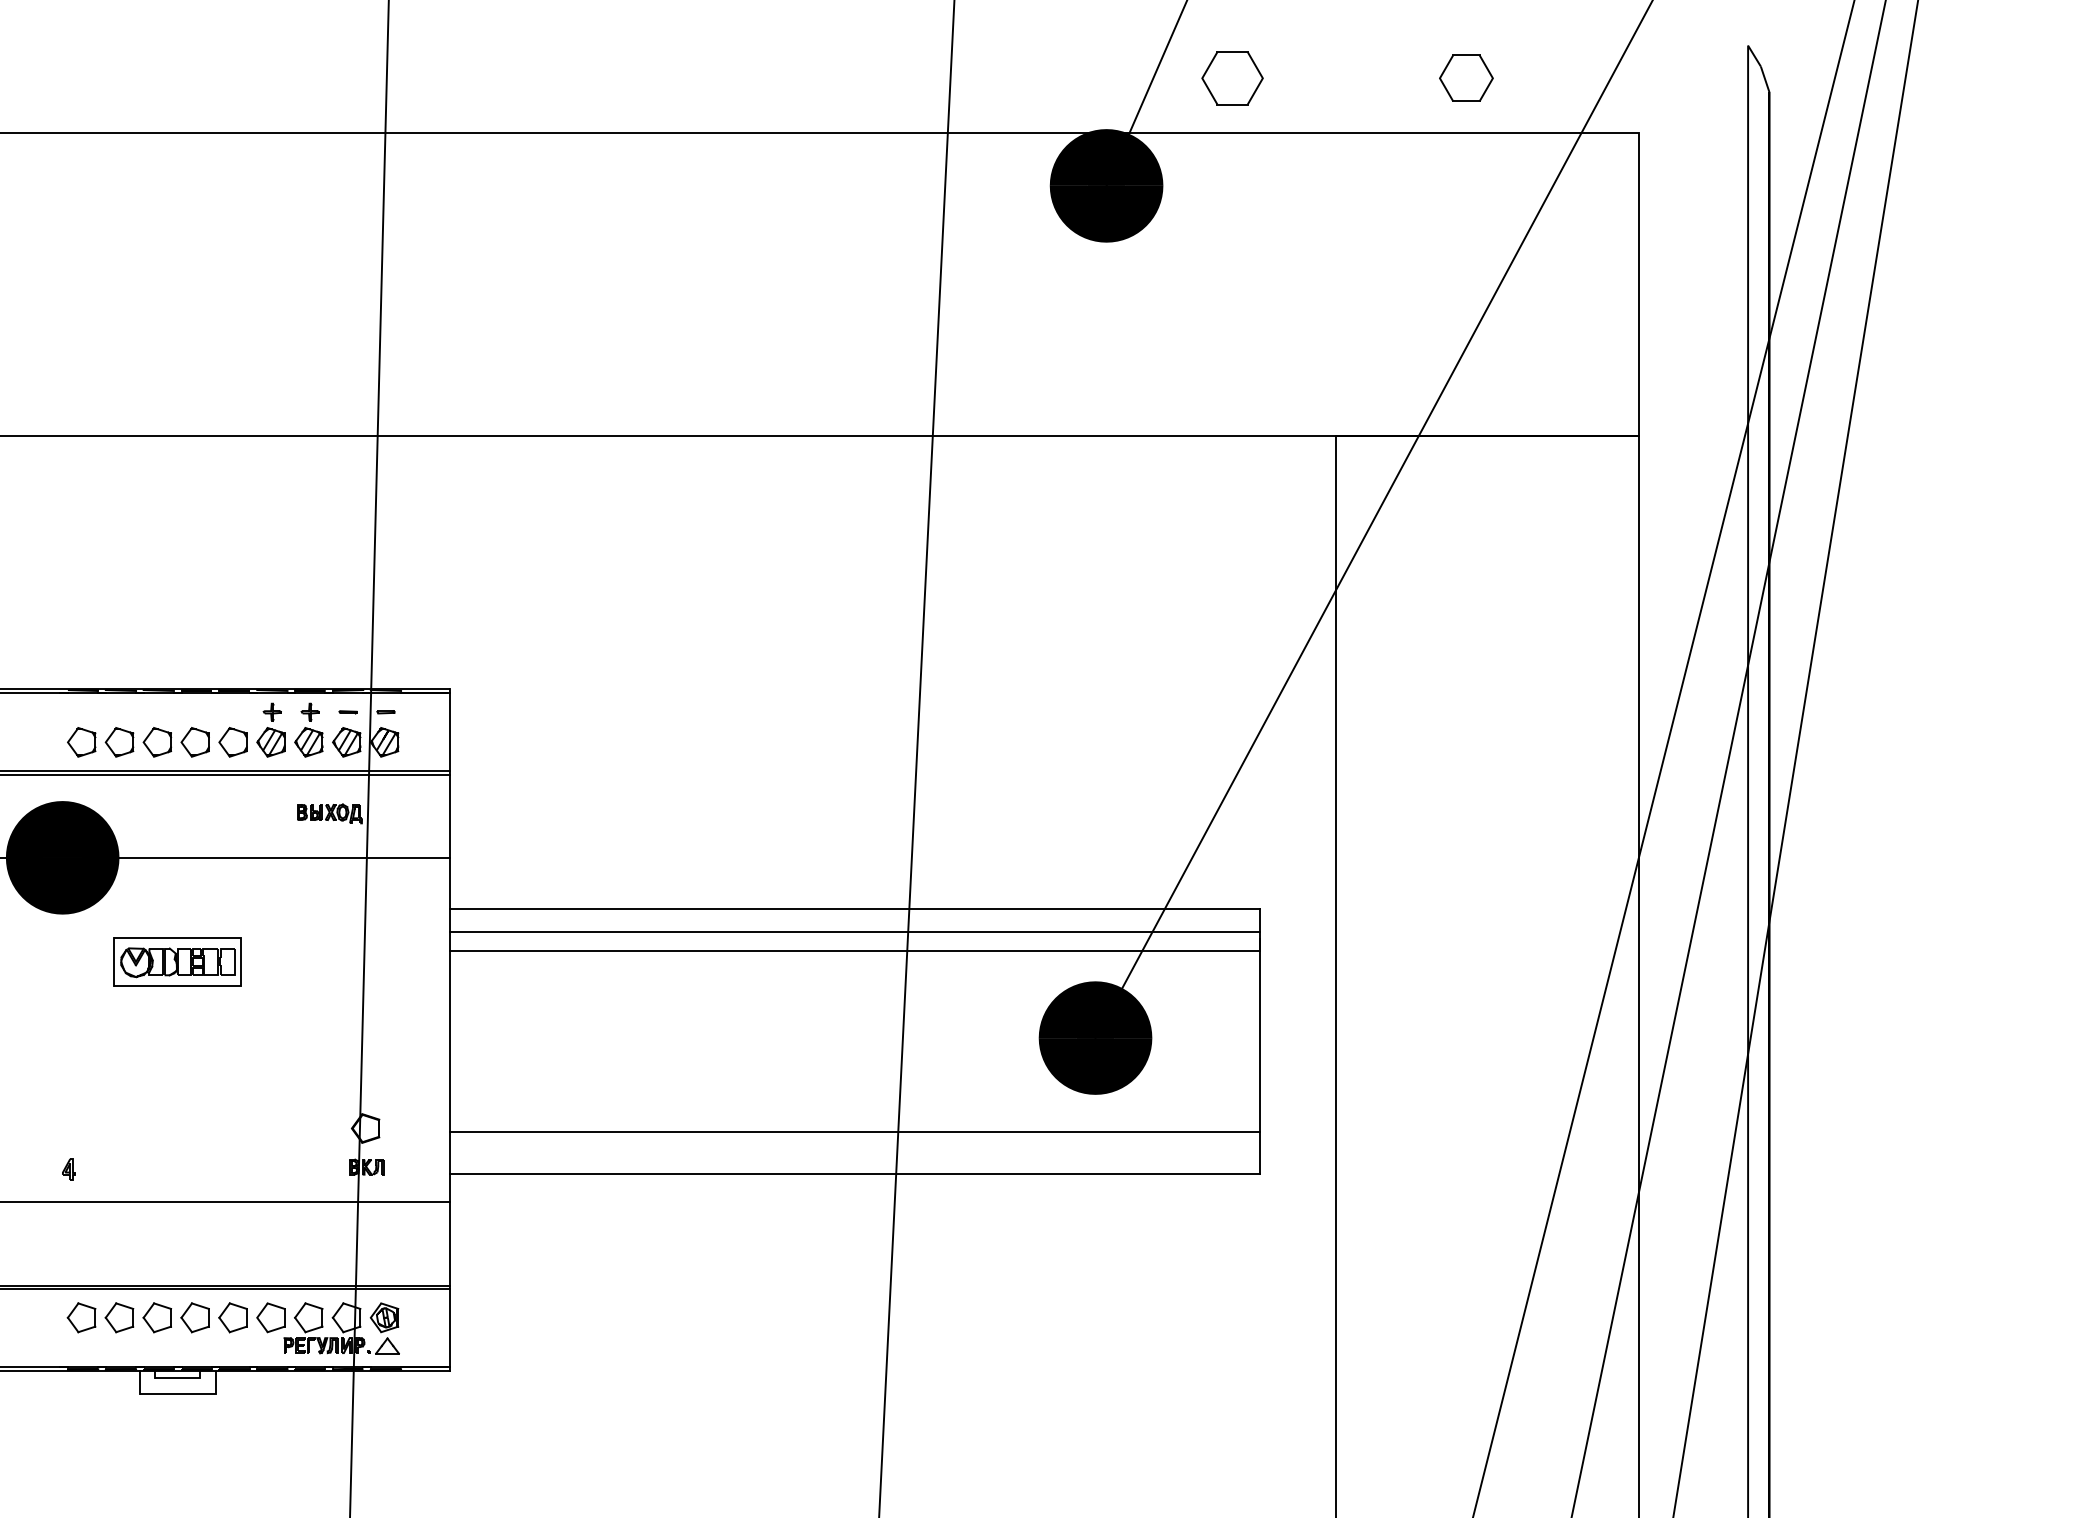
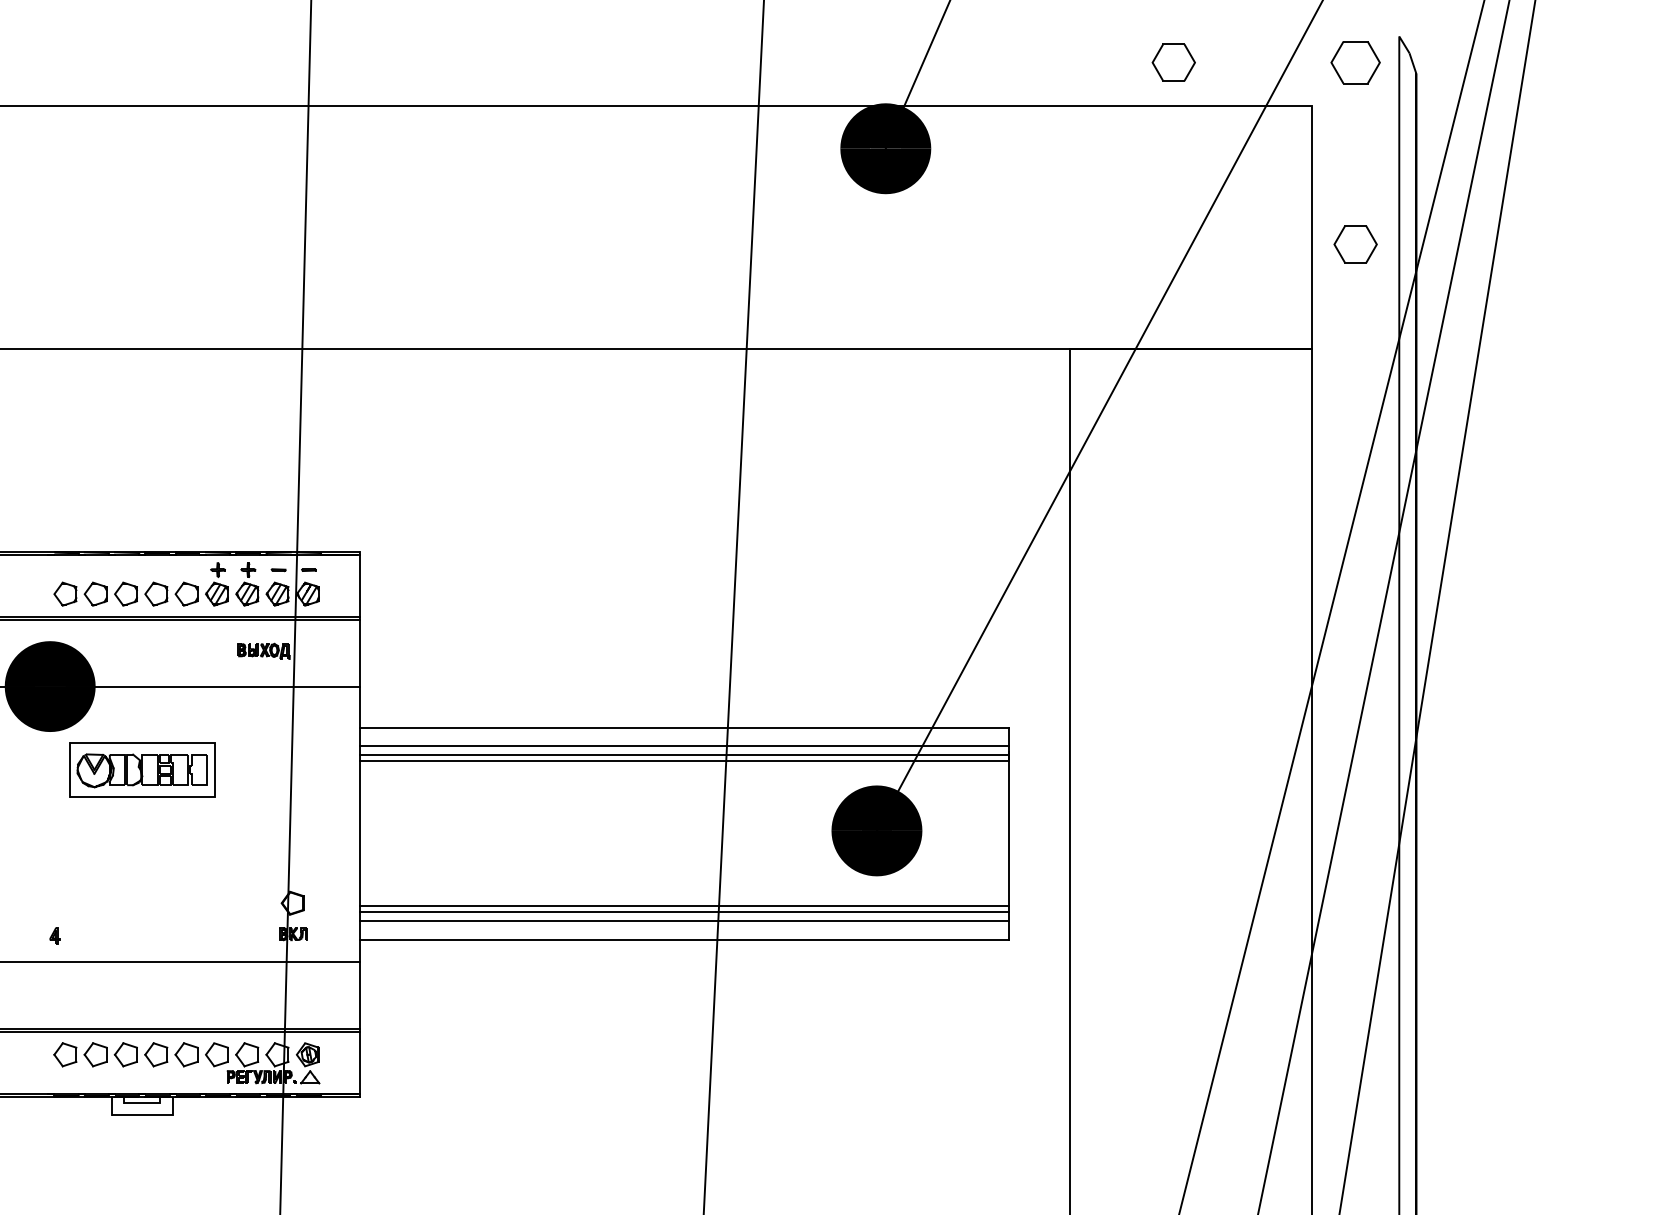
part: (1232, 78) -> (1355, 62), moved
part: (1693, 305) -> (1355, 244), added
line: (855, 942) -> (684, 754), added
part: (177, 961) -> (142, 769), size x1.43
line: (855, 1140) -> (684, 912), added
line: (855, 1151) -> (684, 921), added

